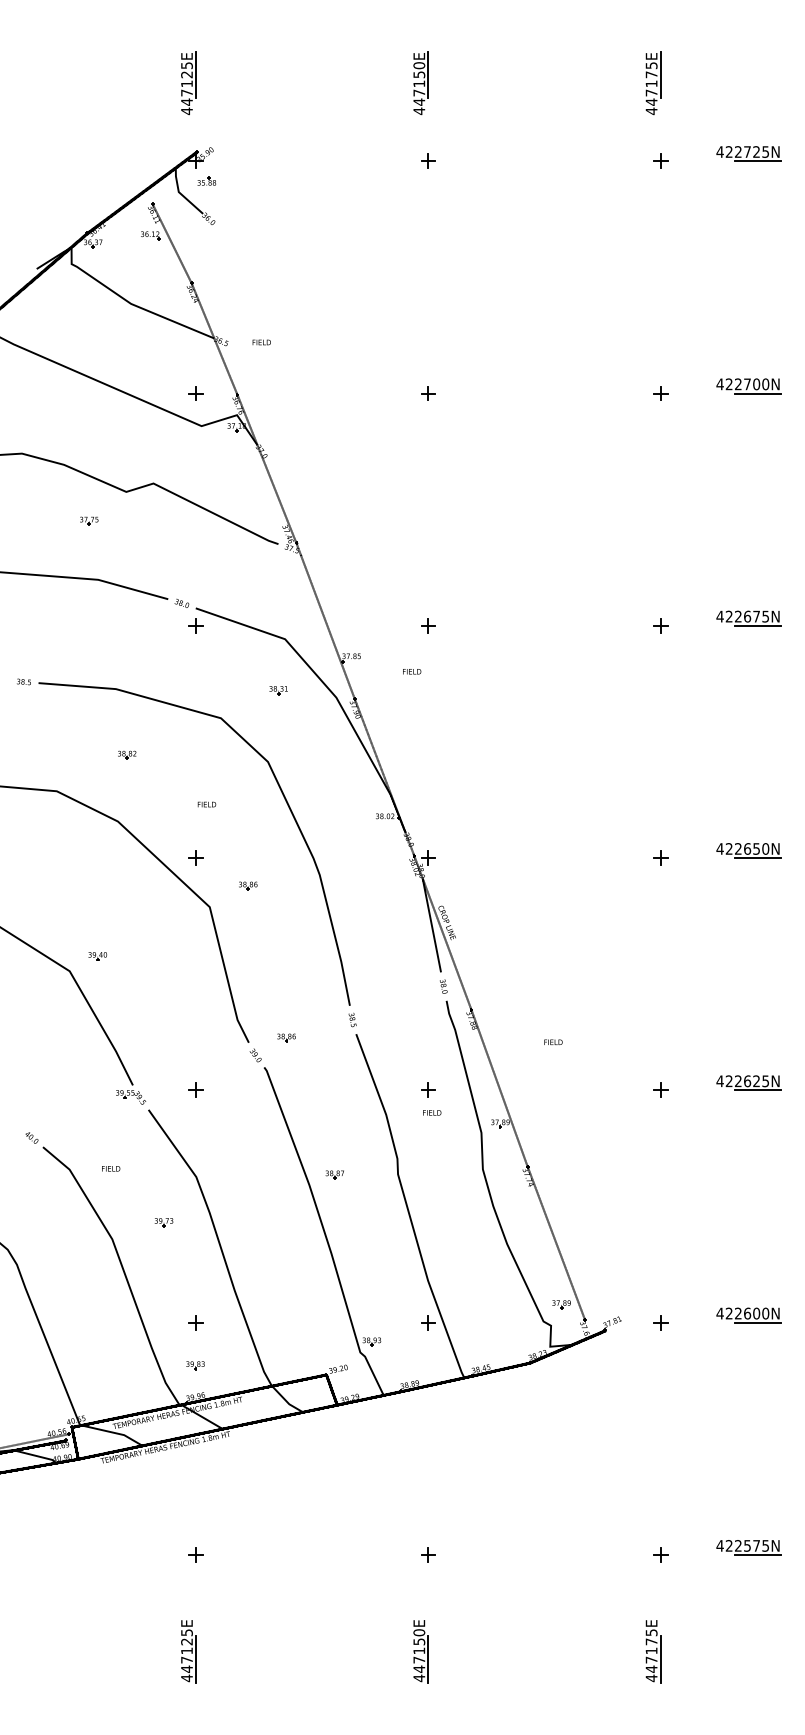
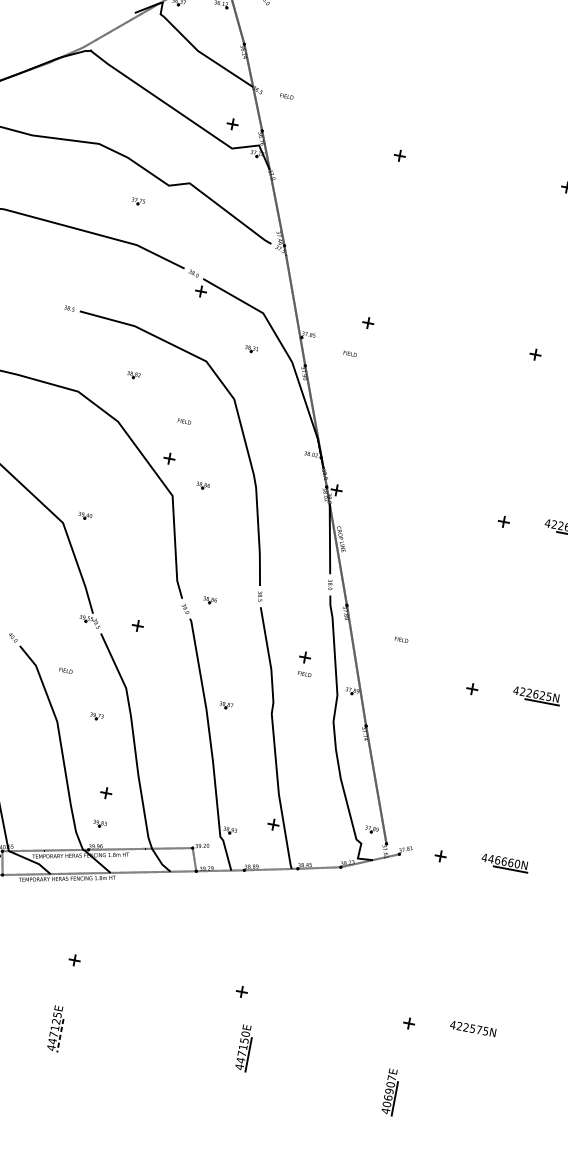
text: (742, 1313) -> (500, 860), 422600N -> 446660N
line: (757, 1555) -> (478, 1037), removed
text: (651, 1650) -> (389, 1090), 447175E -> 406907E
part: (420, 1651) -> (244, 1047), moved
line: (196, 1660) -> (60, 1036), solid -> dashed

